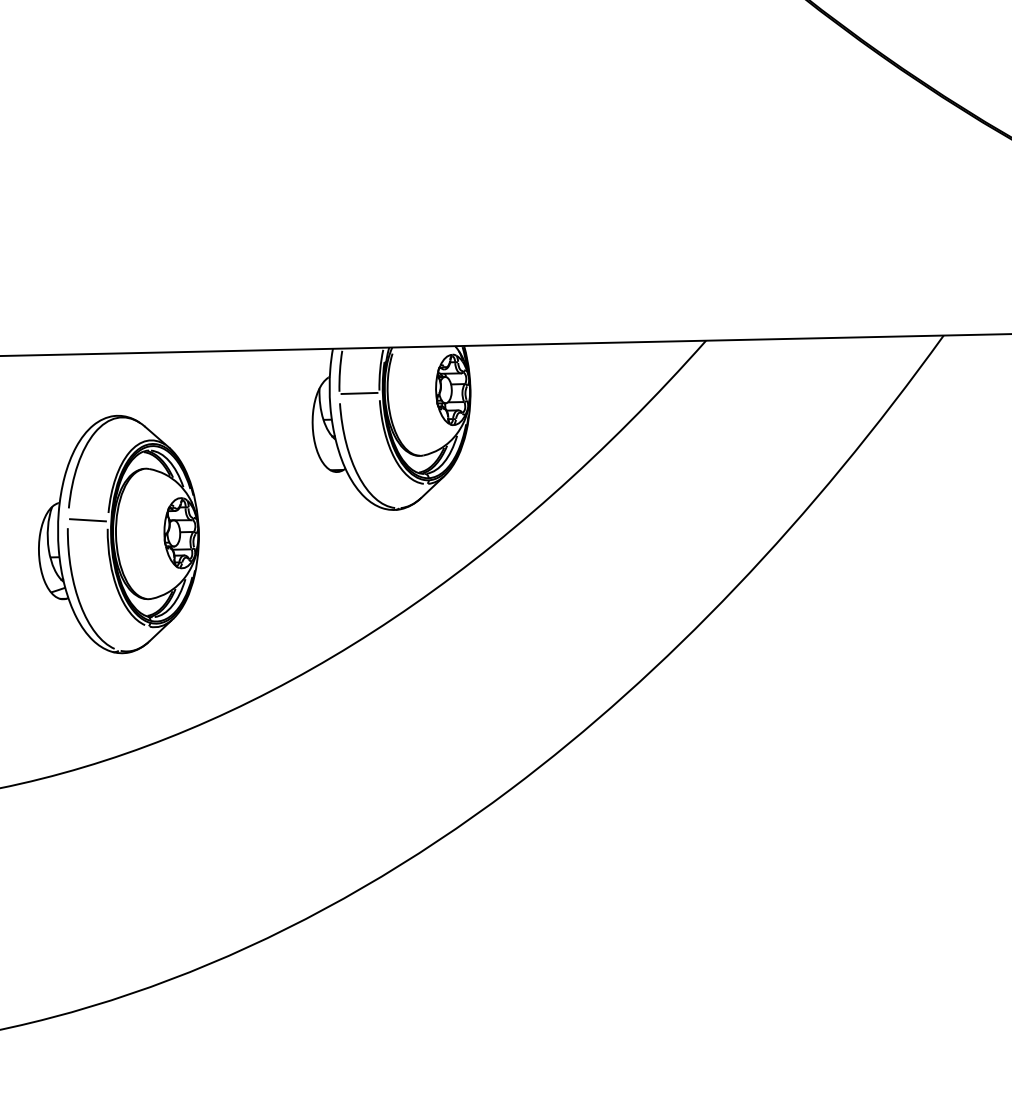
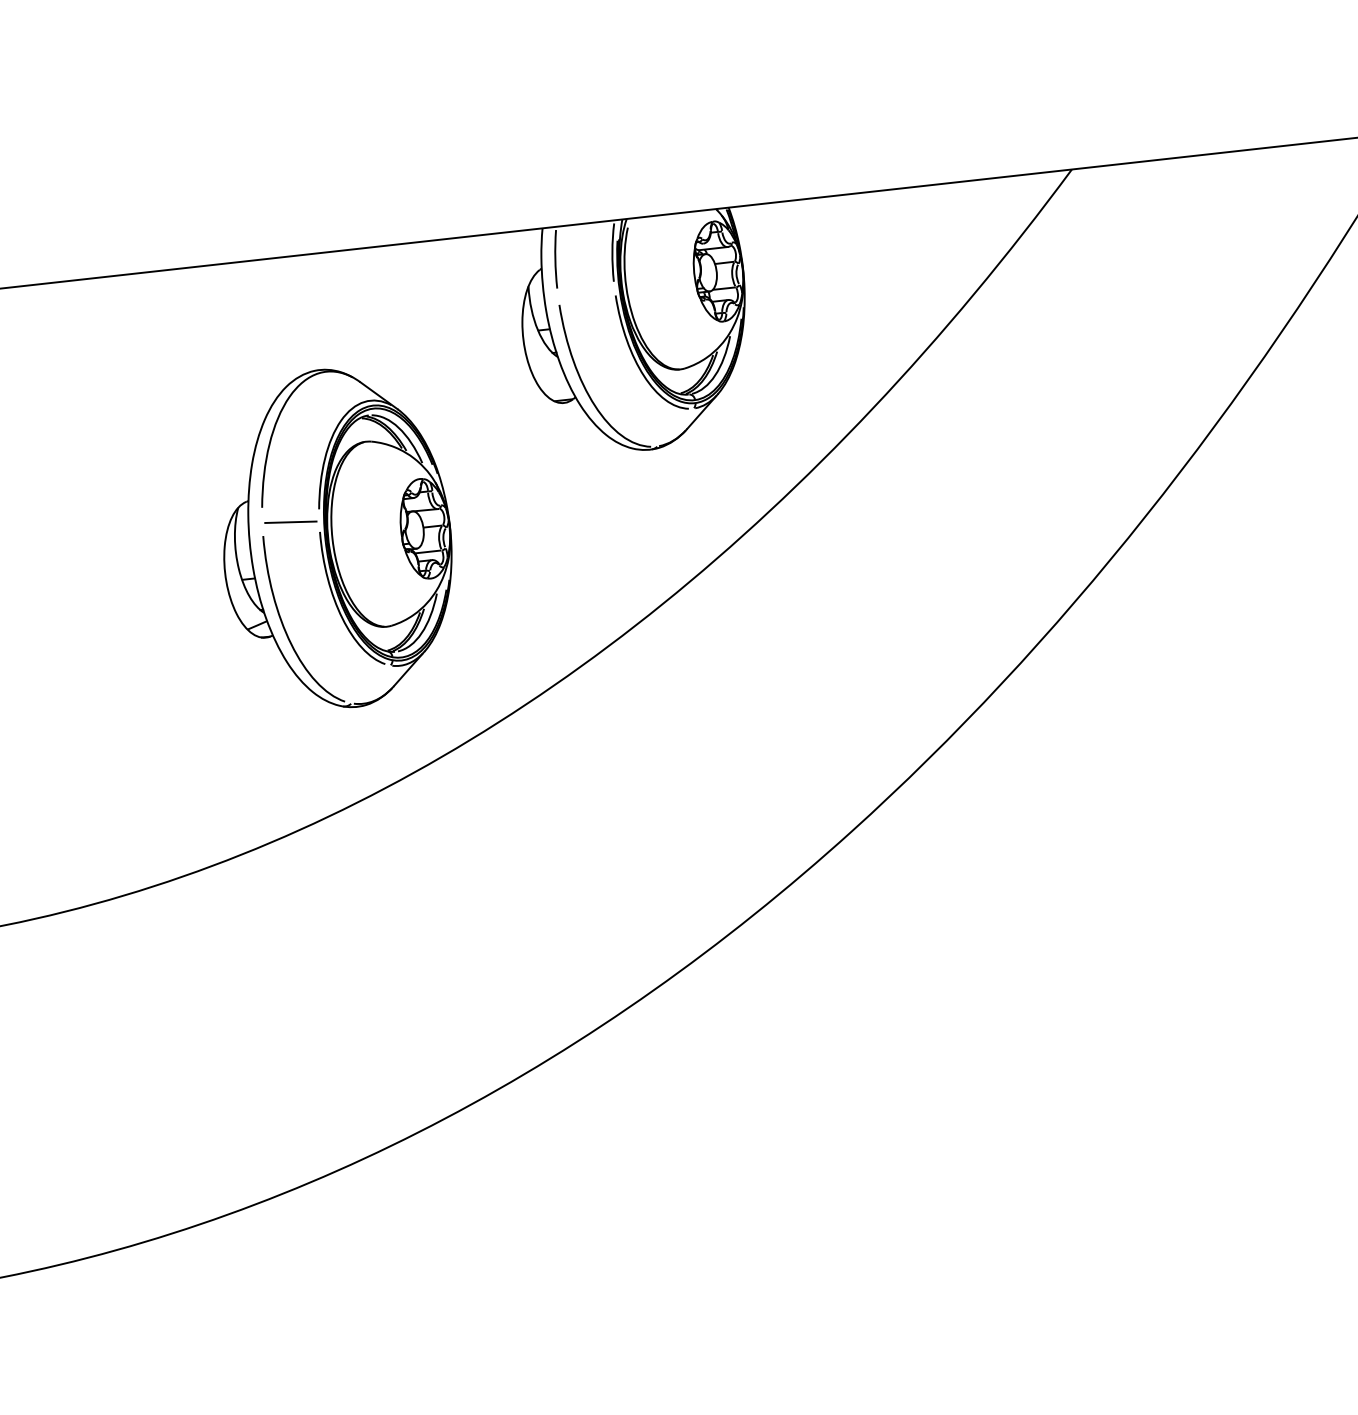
line: (359, 392) -> (585, 287), removed
part: (118, 534) -> (336, 538), moved

